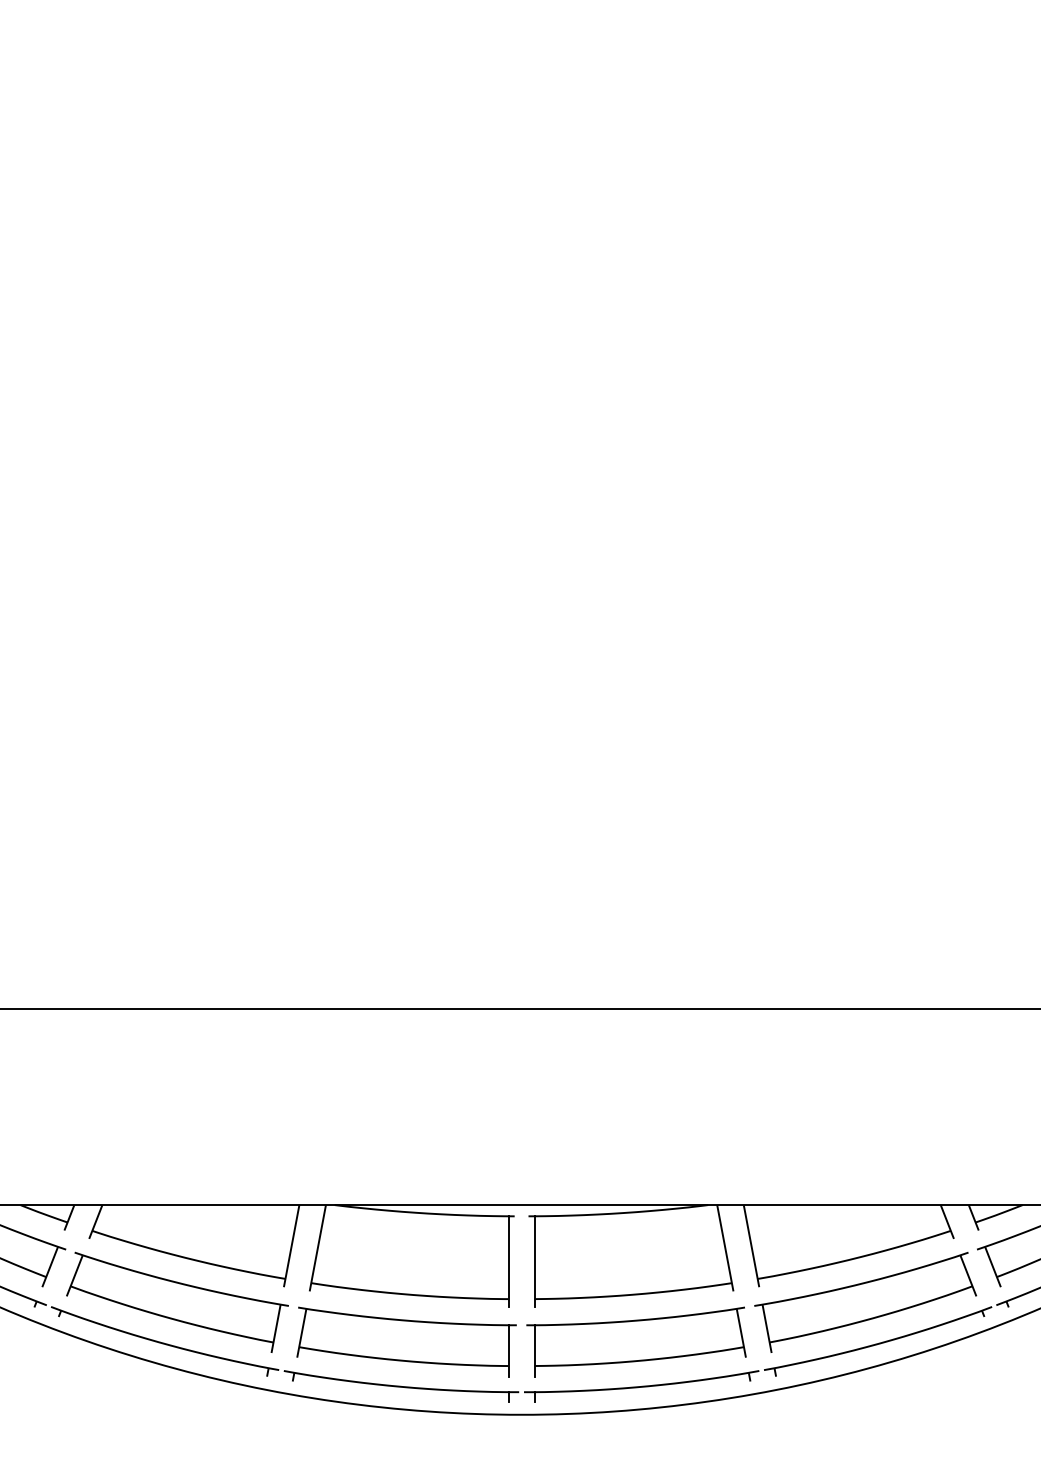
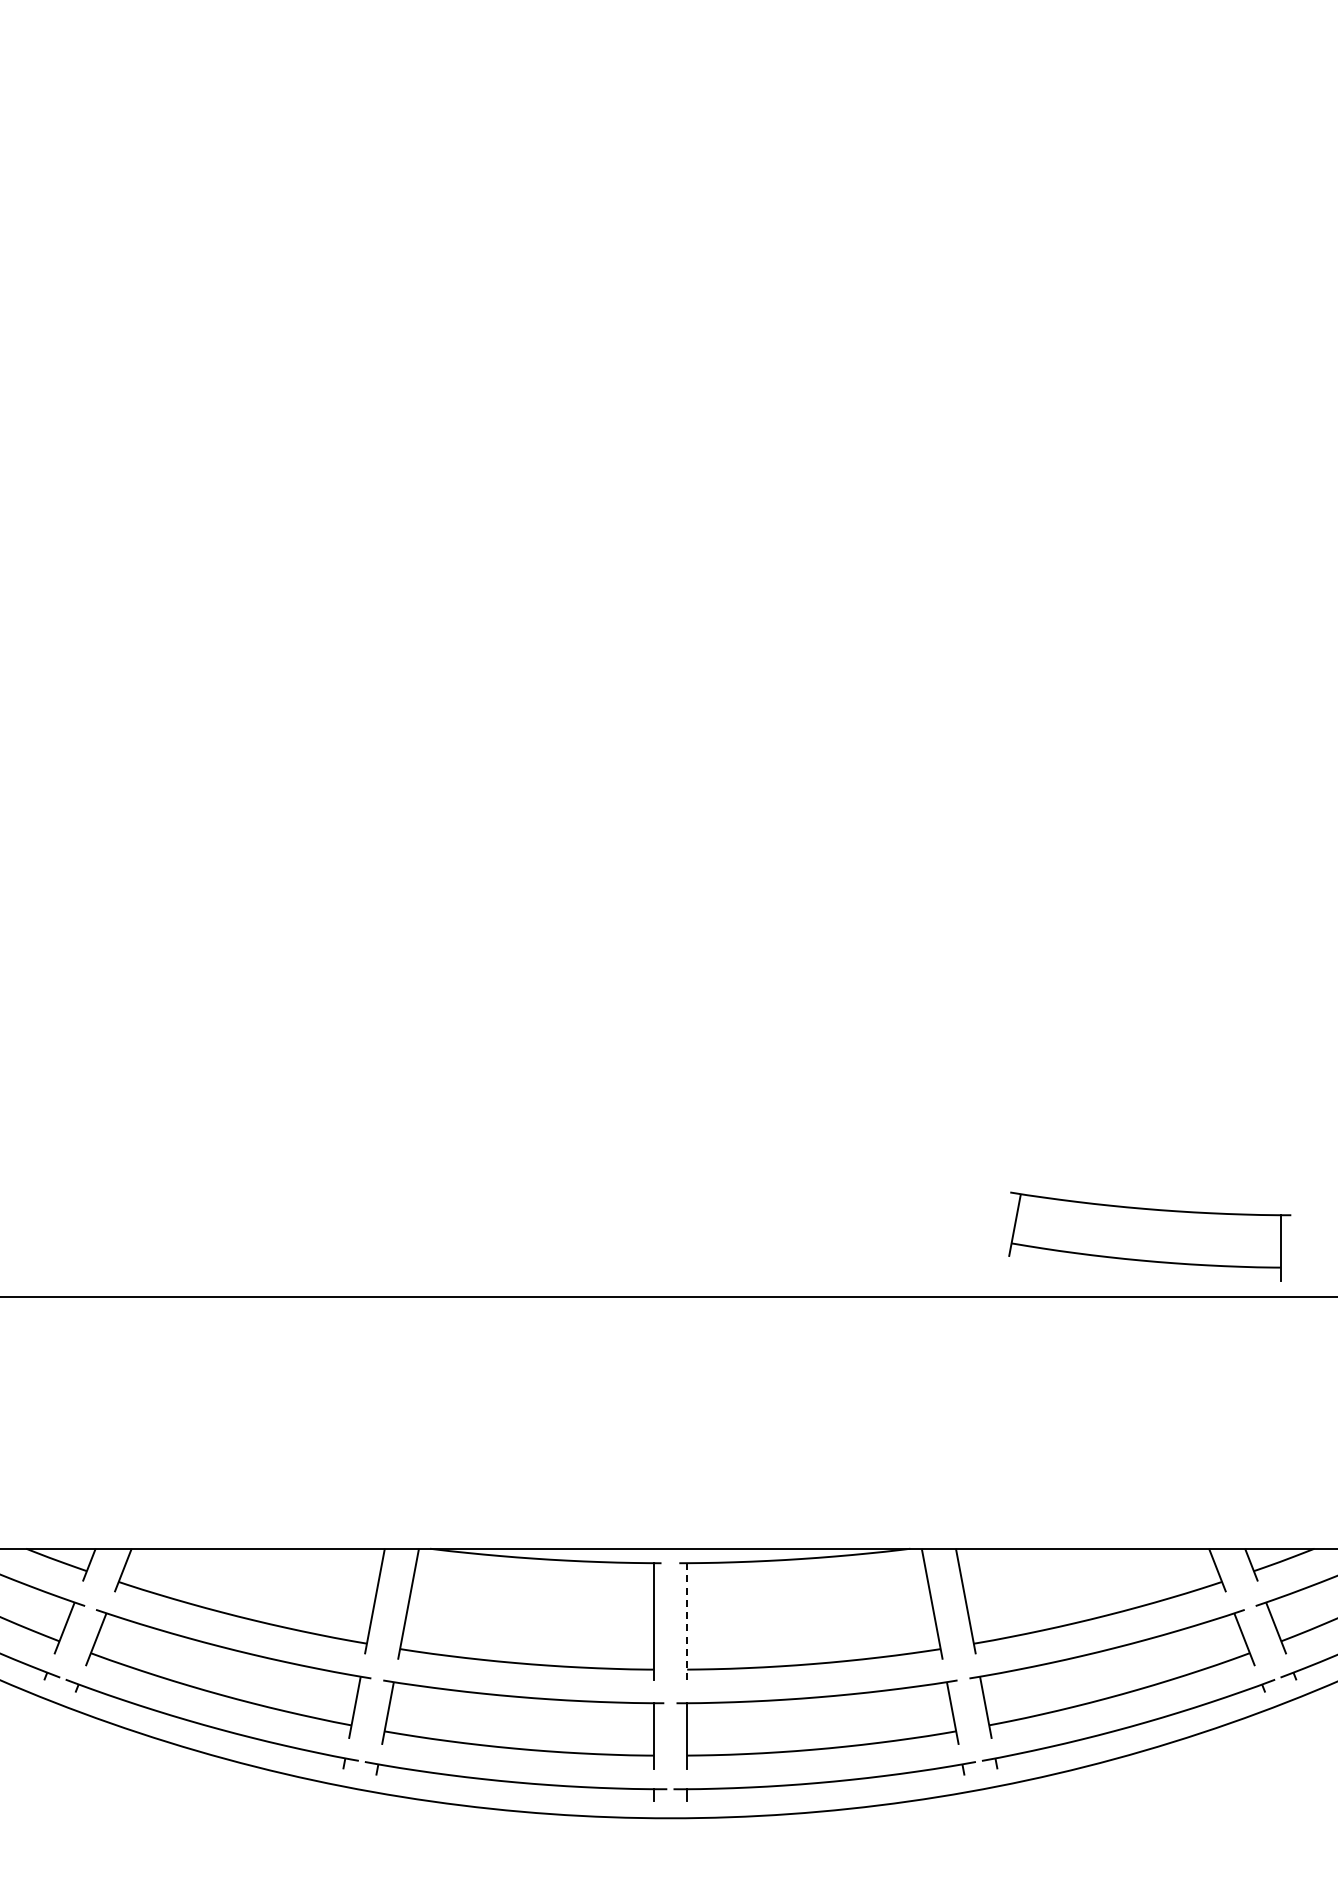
part: (894, 962) -> (1149, 1236), added
line: (534, 1261) -> (687, 1621), solid -> dashed

